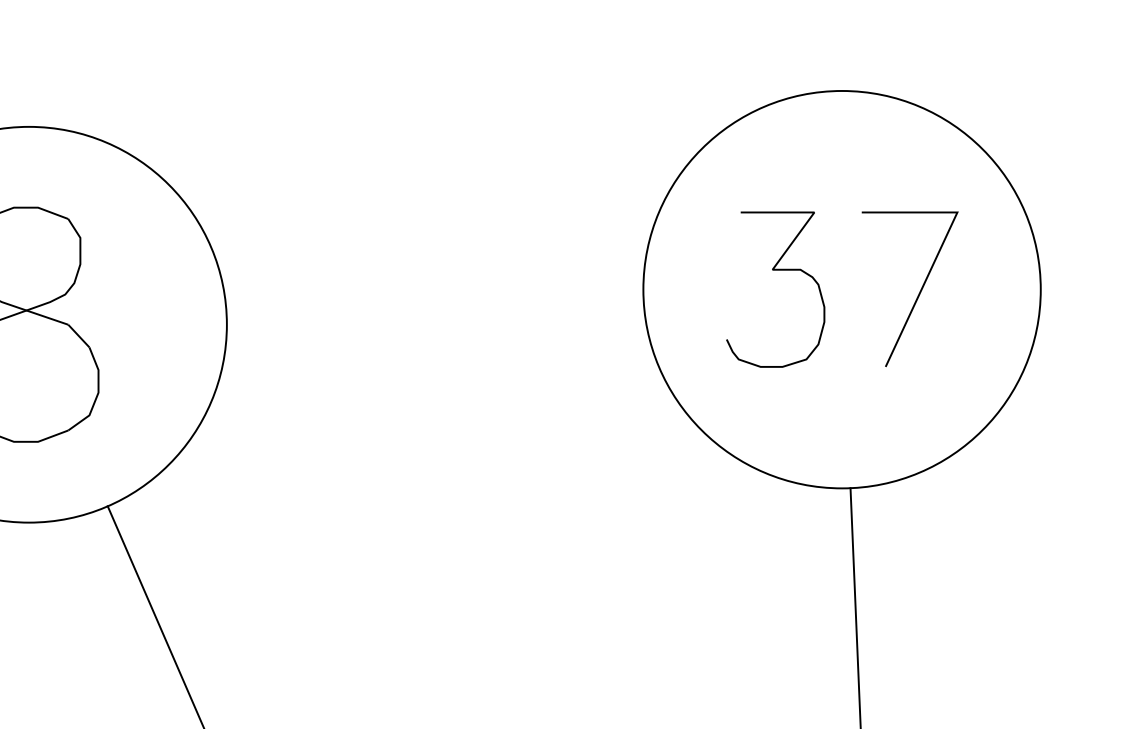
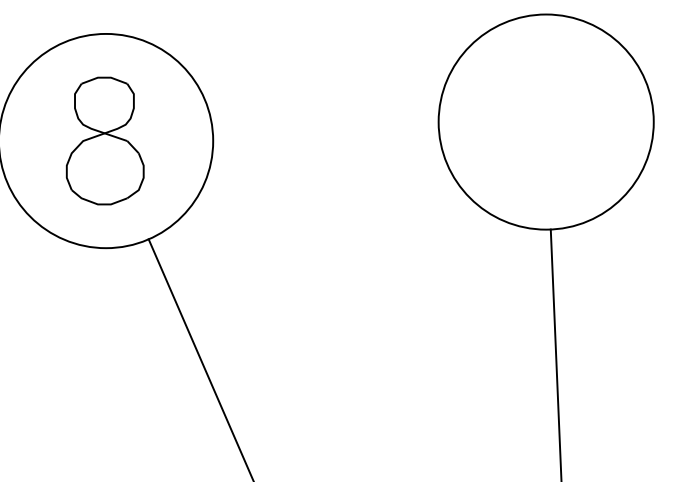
curve: (776, 271) -> (510, 112), removed
line: (918, 292) -> (587, 123), removed

